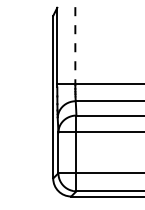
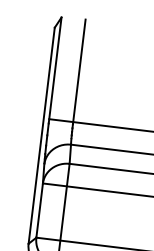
line: (75, 47) -> (79, 73), dashed -> solid

